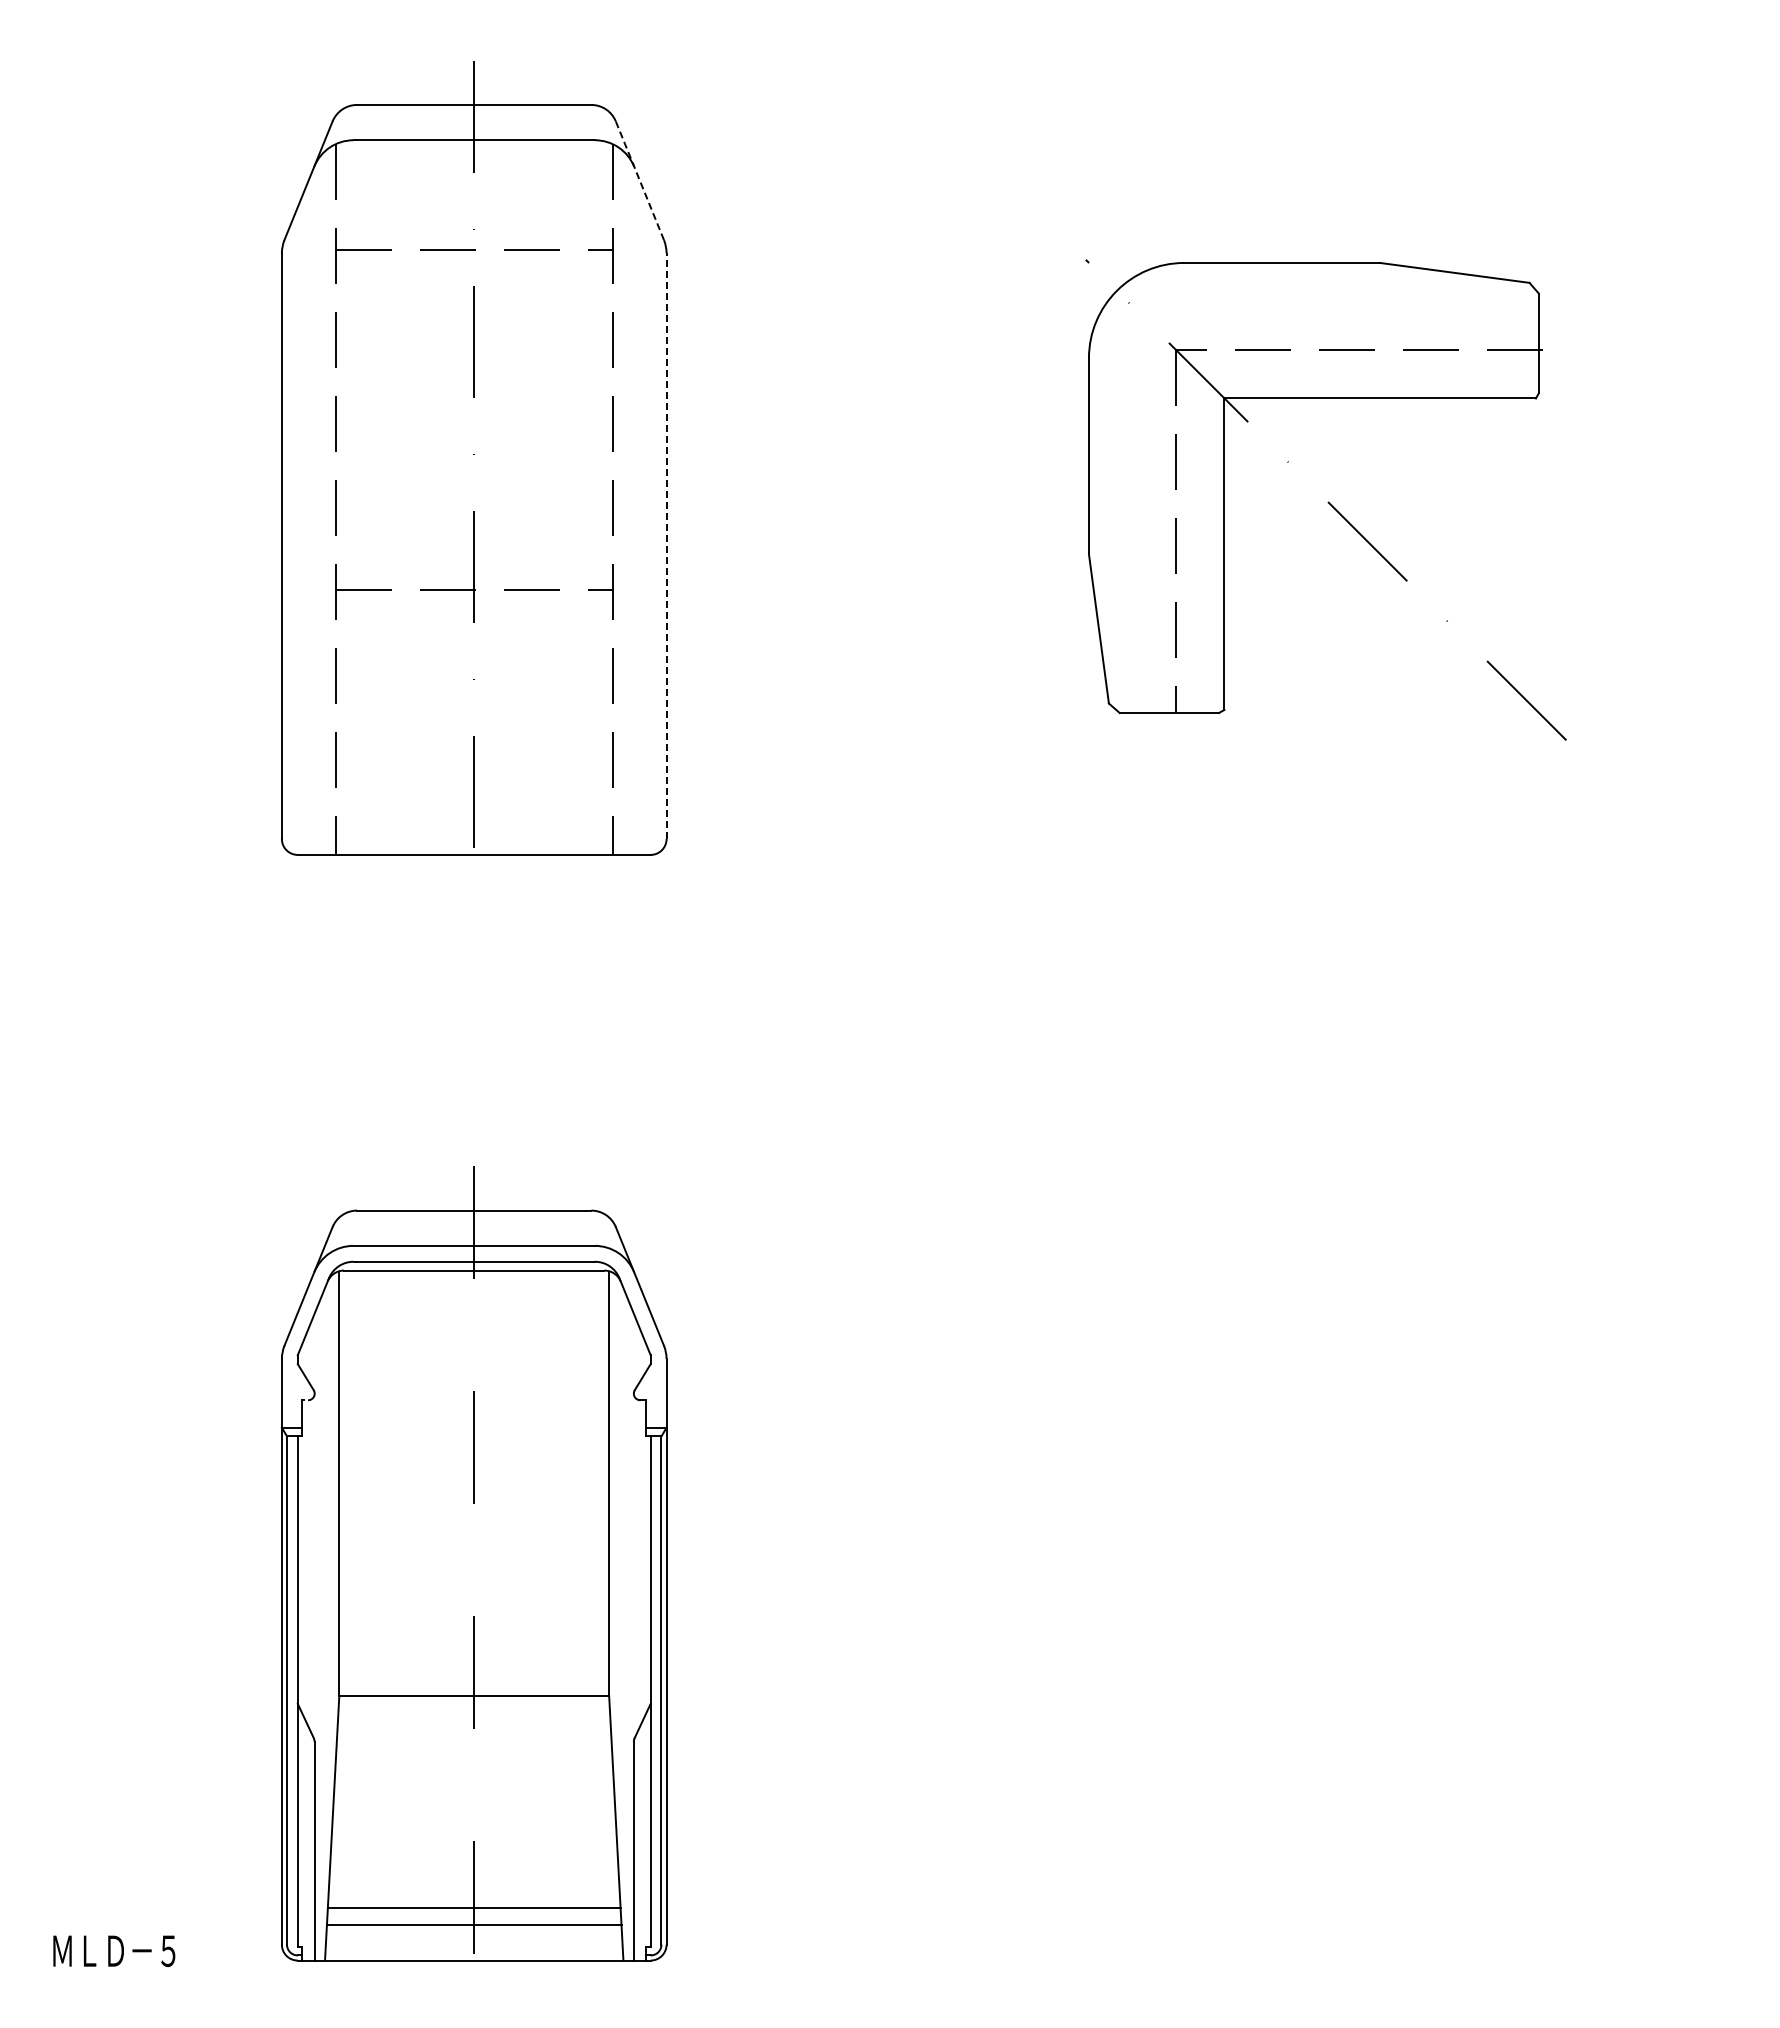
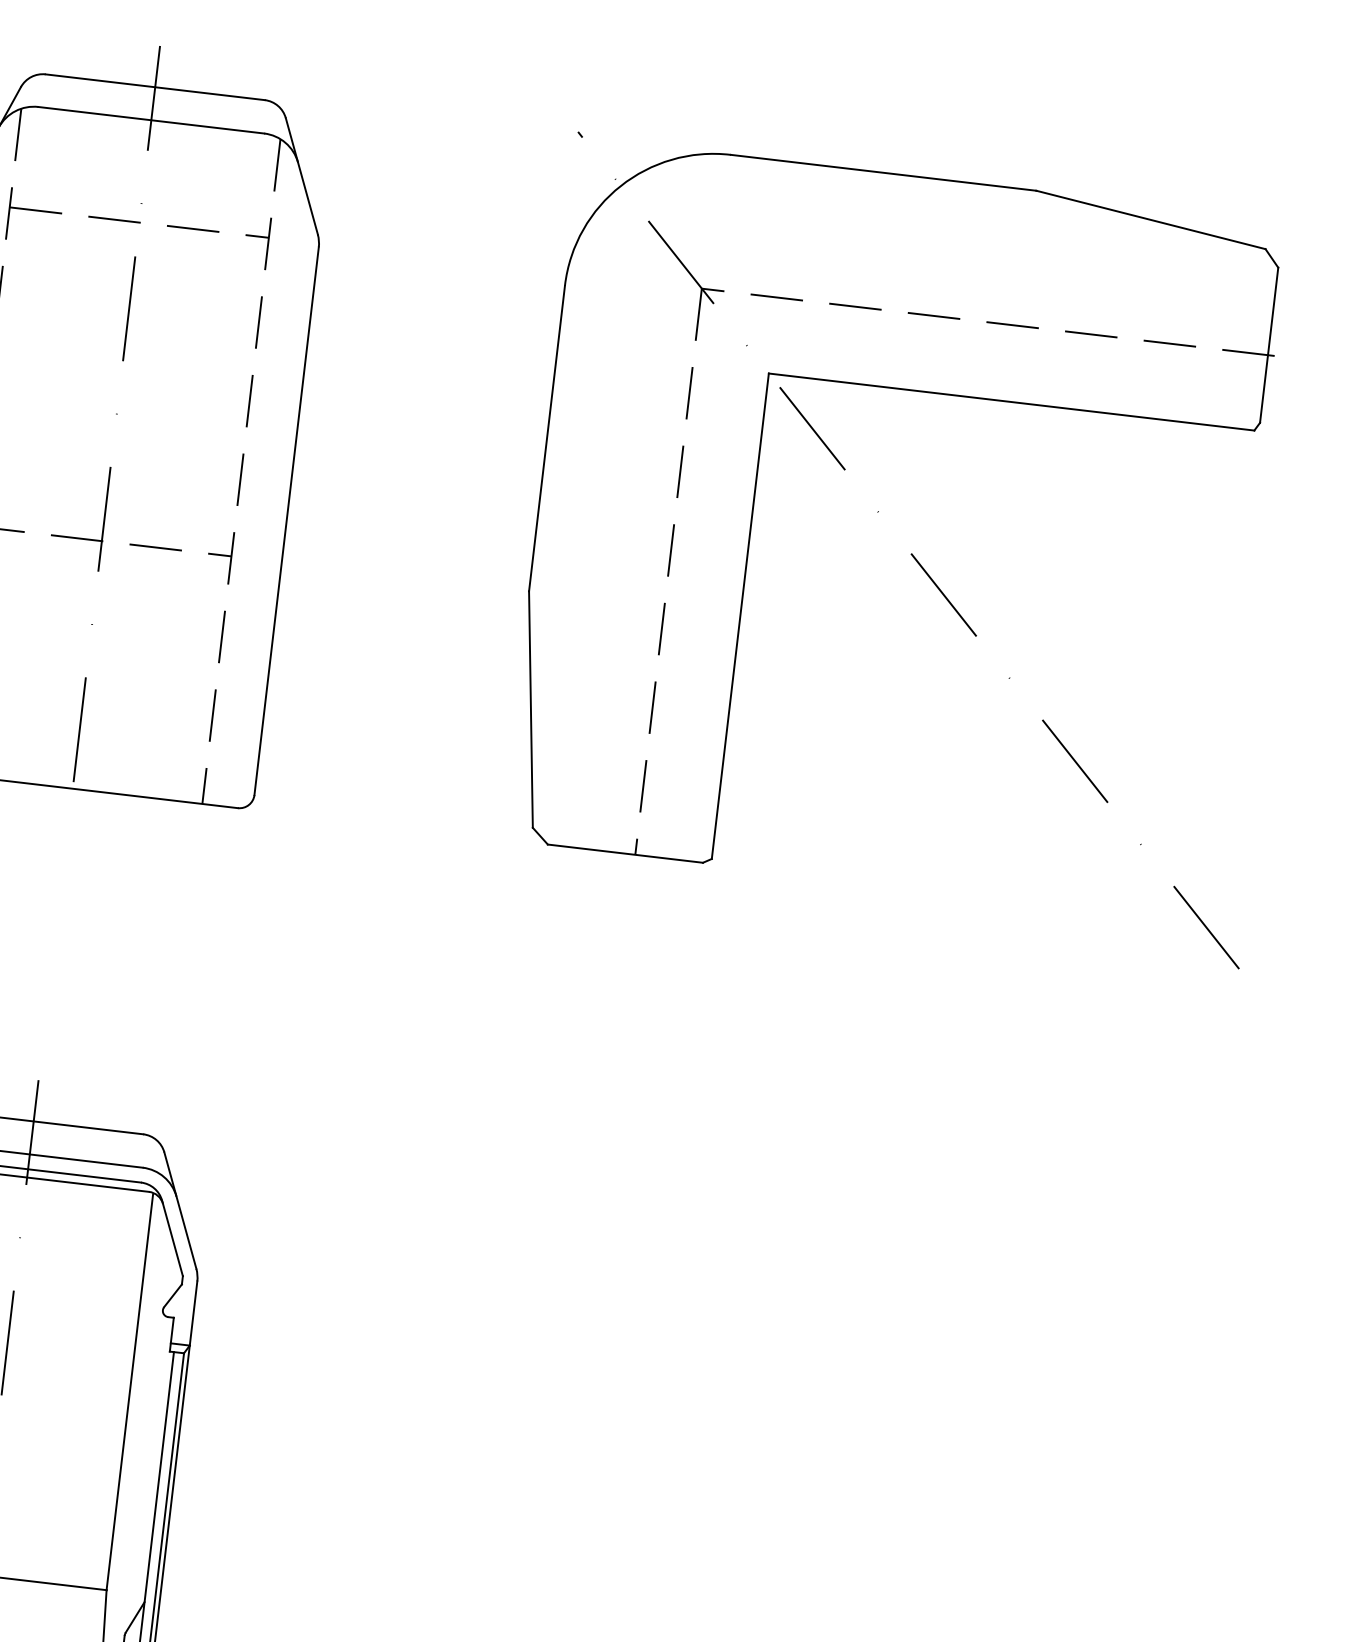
line: (639, 180) -> (301, 176), dashed -> solid
part: (1325, 499) -> (908, 549), size x1.67
line: (666, 546) -> (286, 521), dashed -> solid

